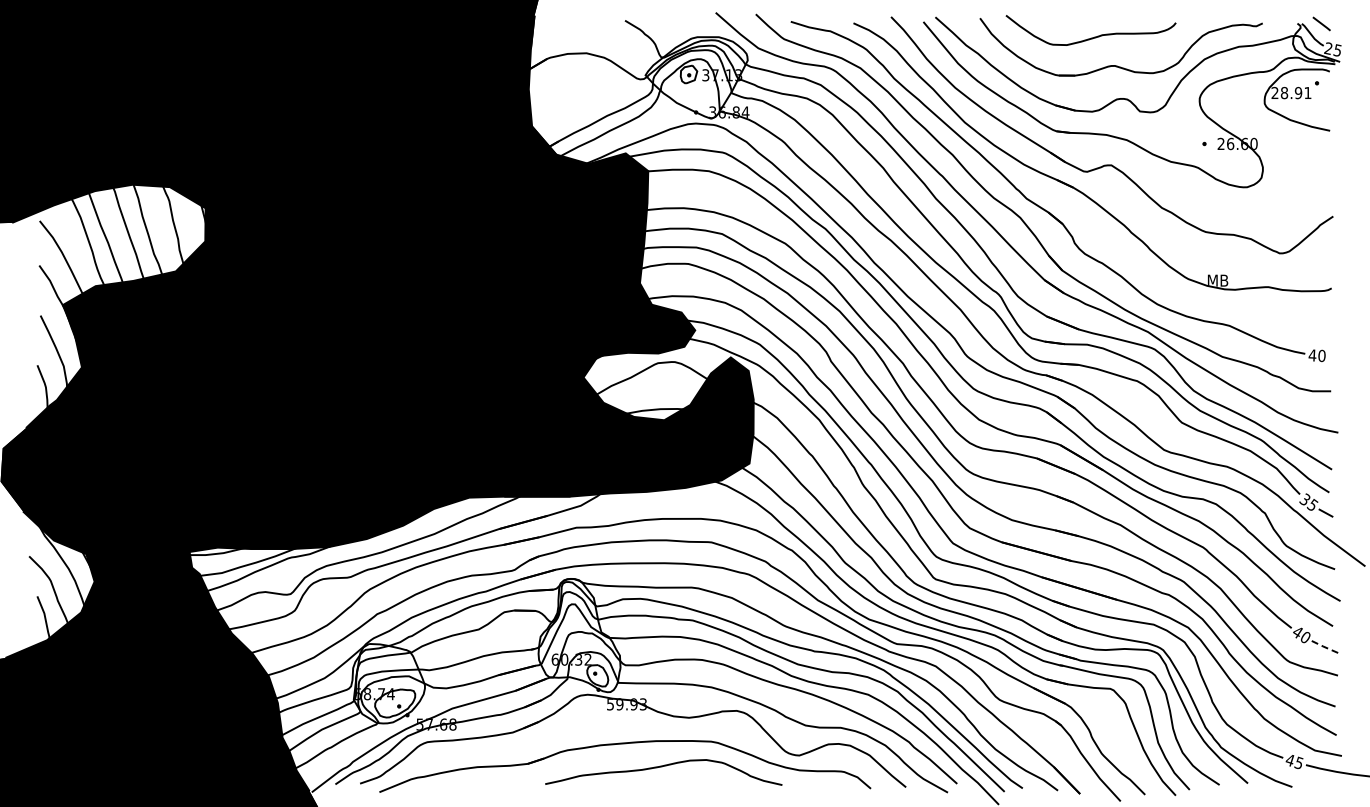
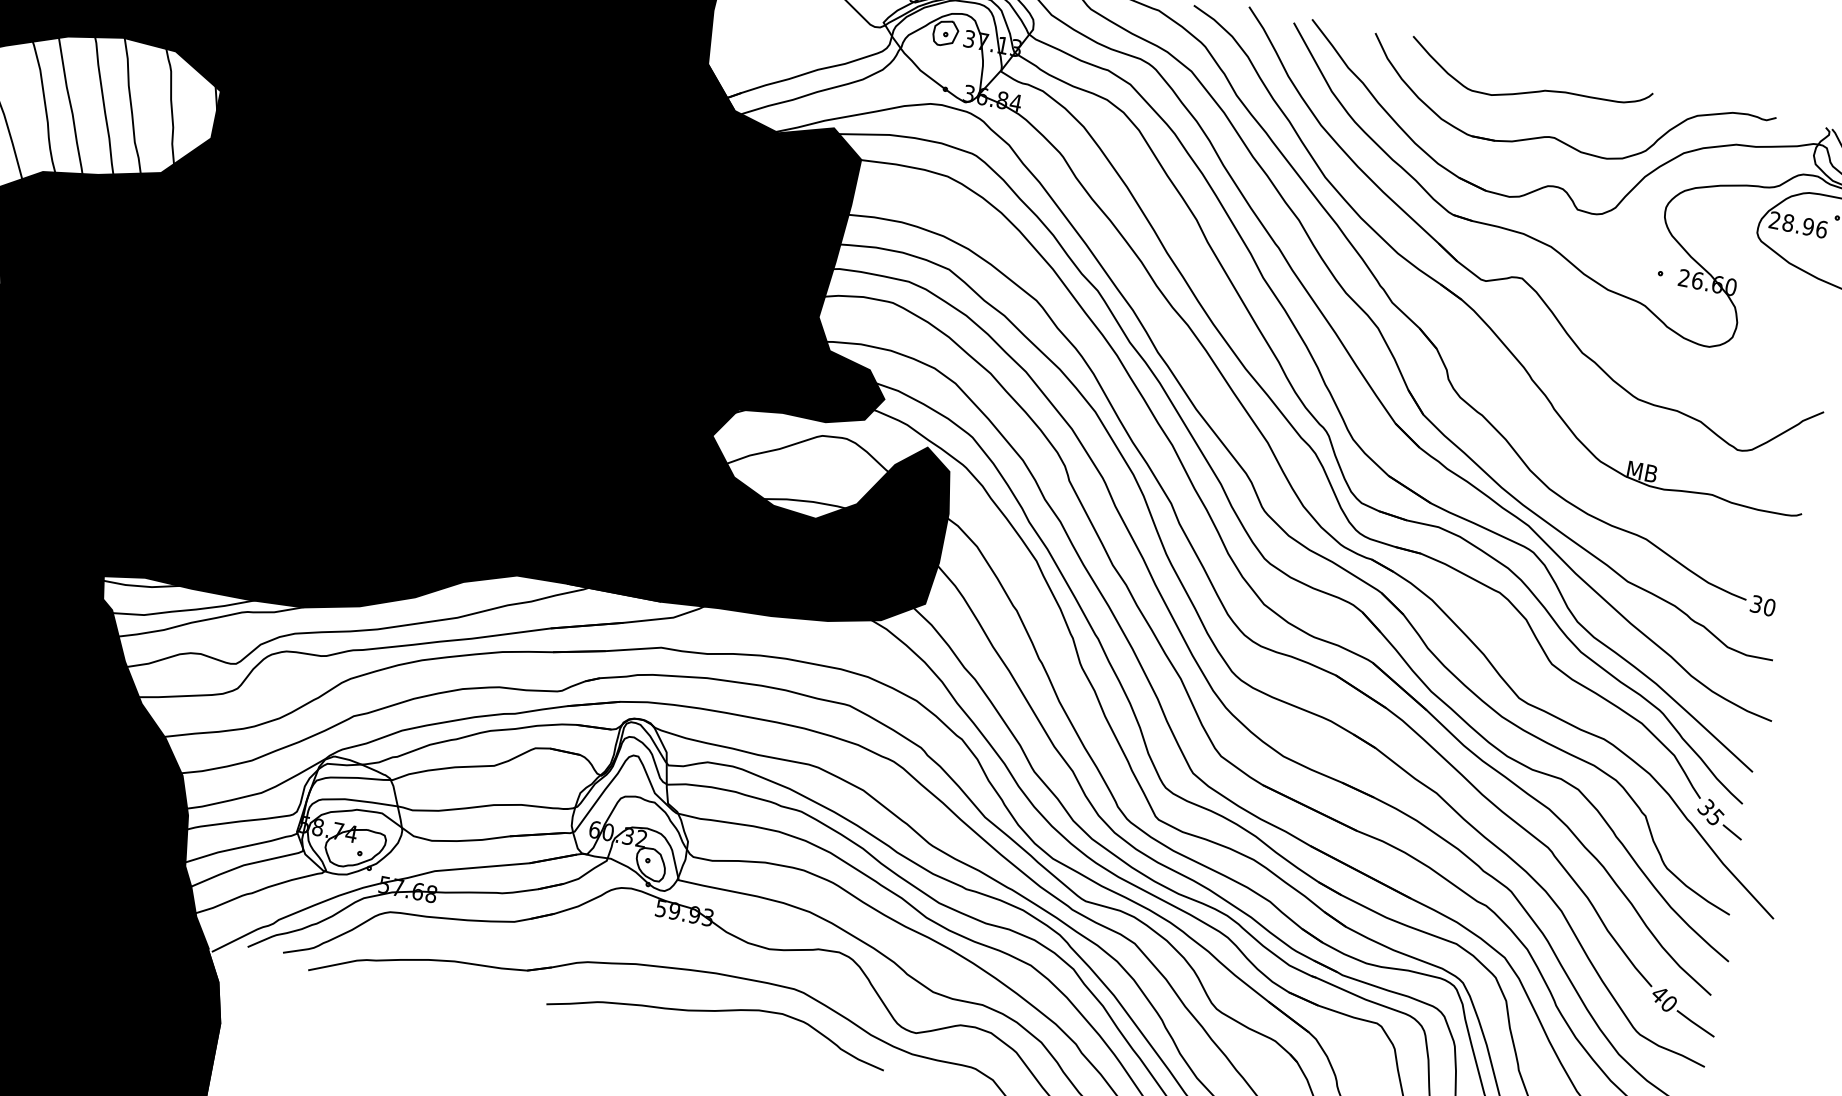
text: (1307, 93) -> (1820, 229), 28.91 -> 28.96
text: (1312, 355) -> (1756, 604), 40 -> 30
line: (1325, 647) -> (1694, 1023), dashed -> solid

